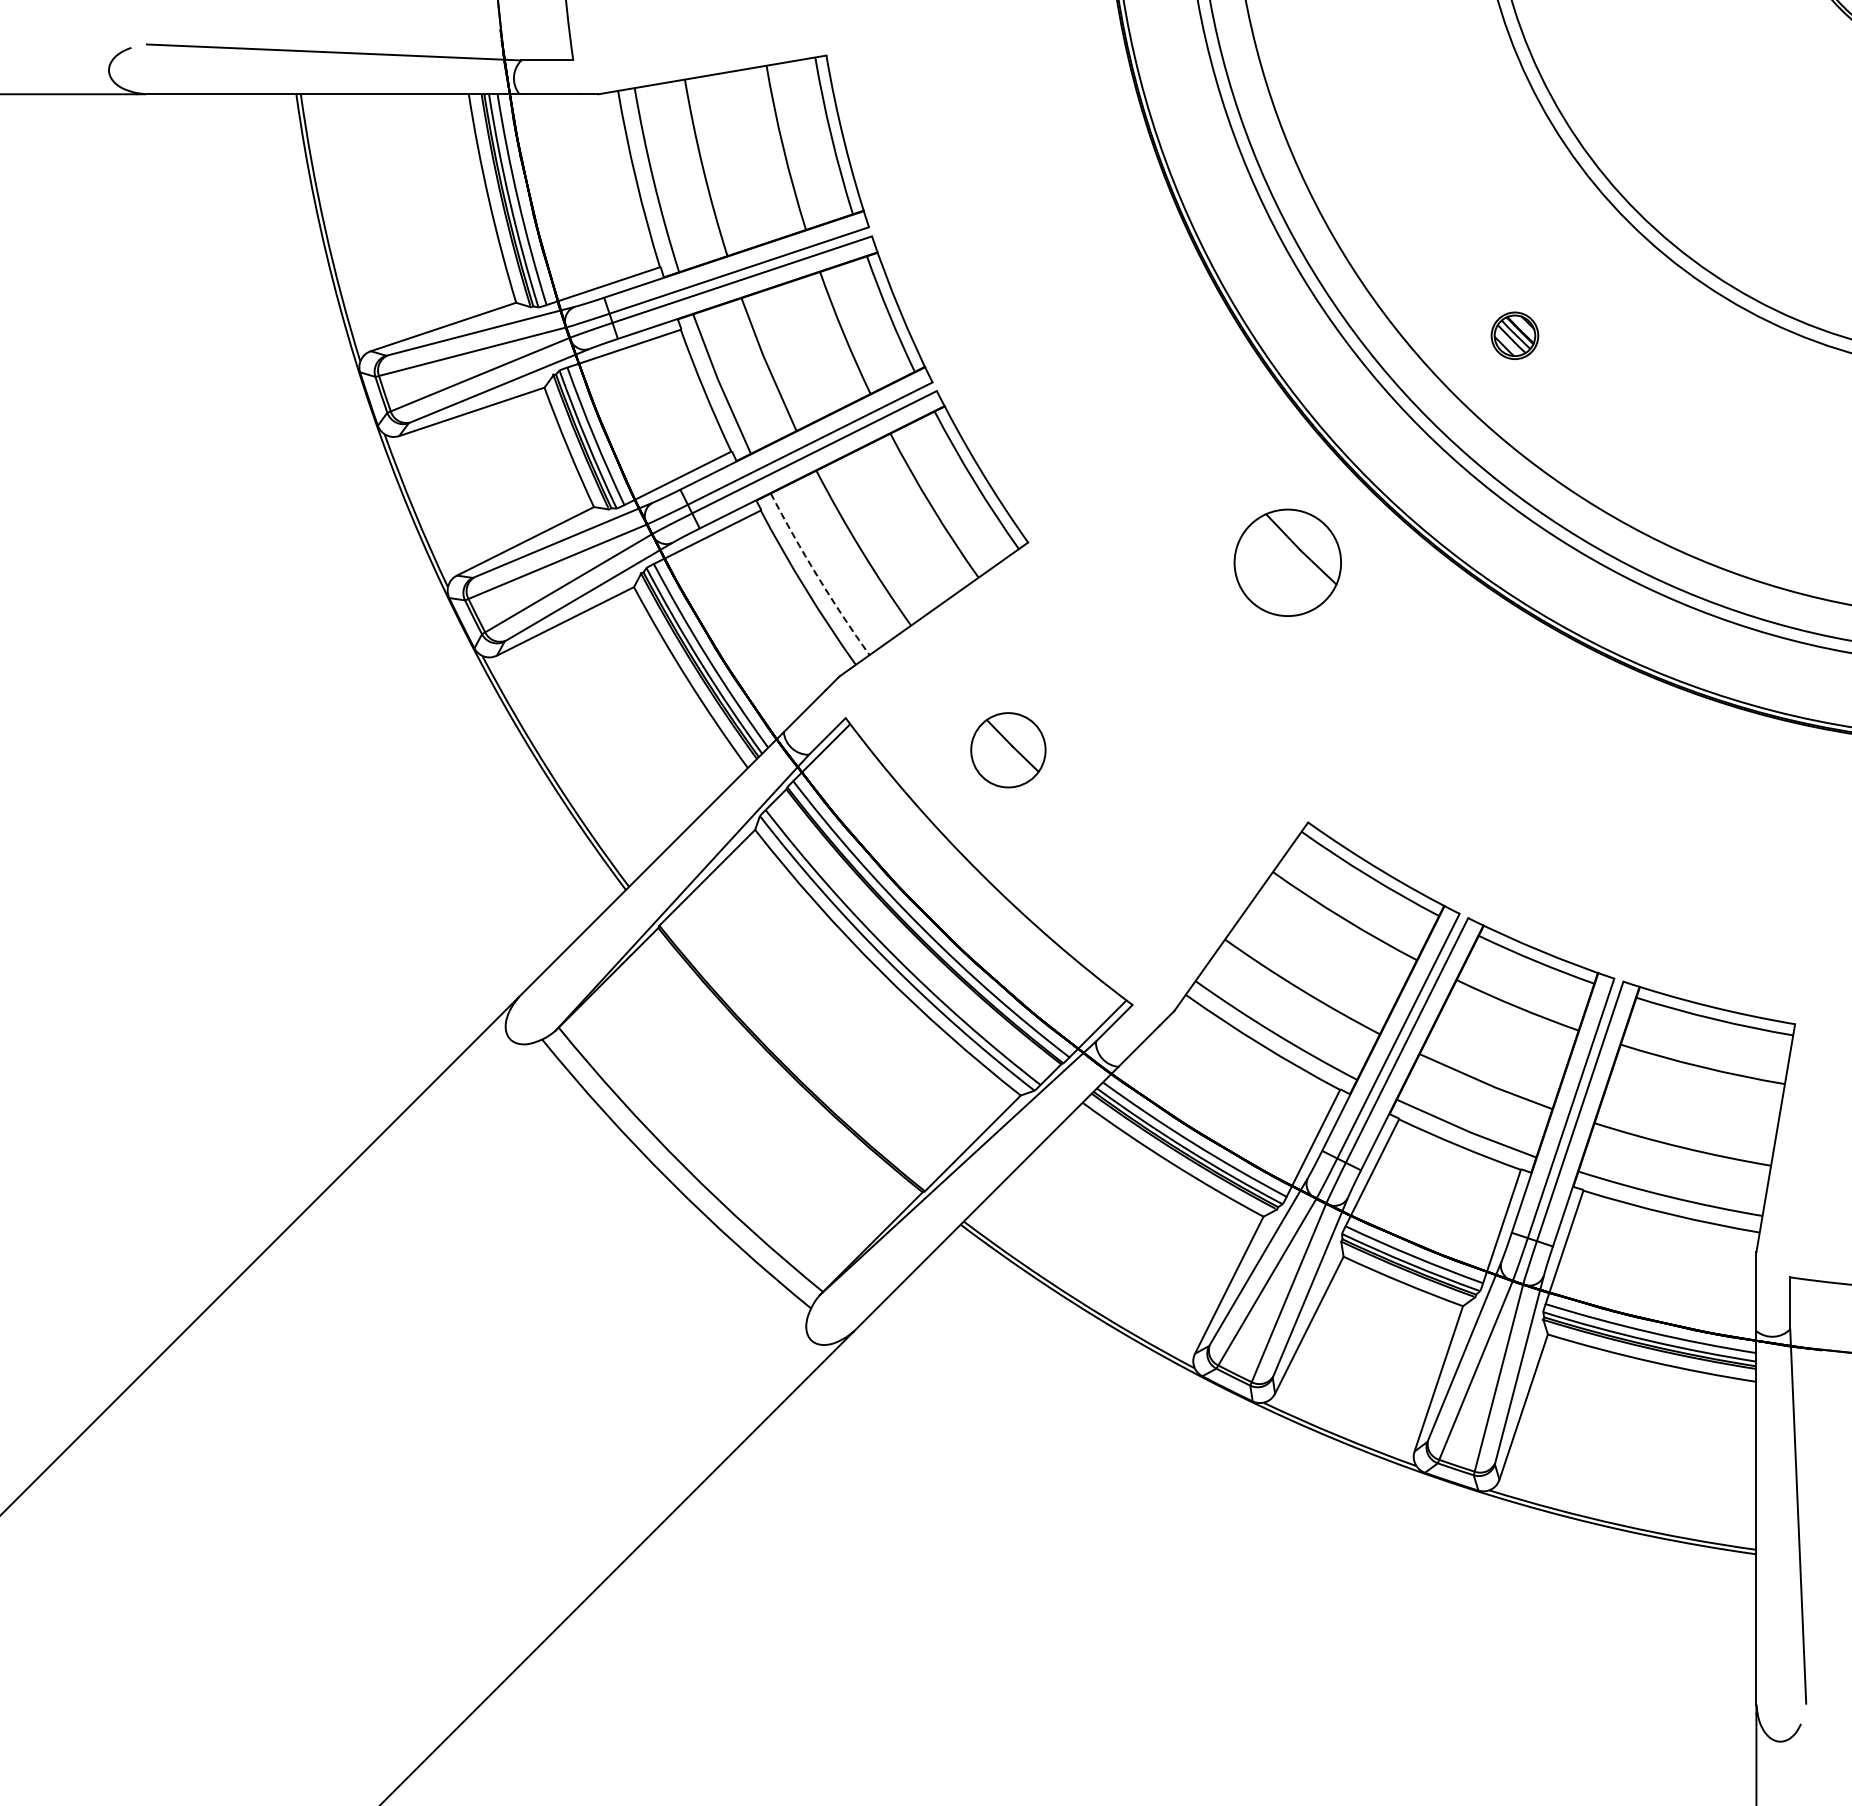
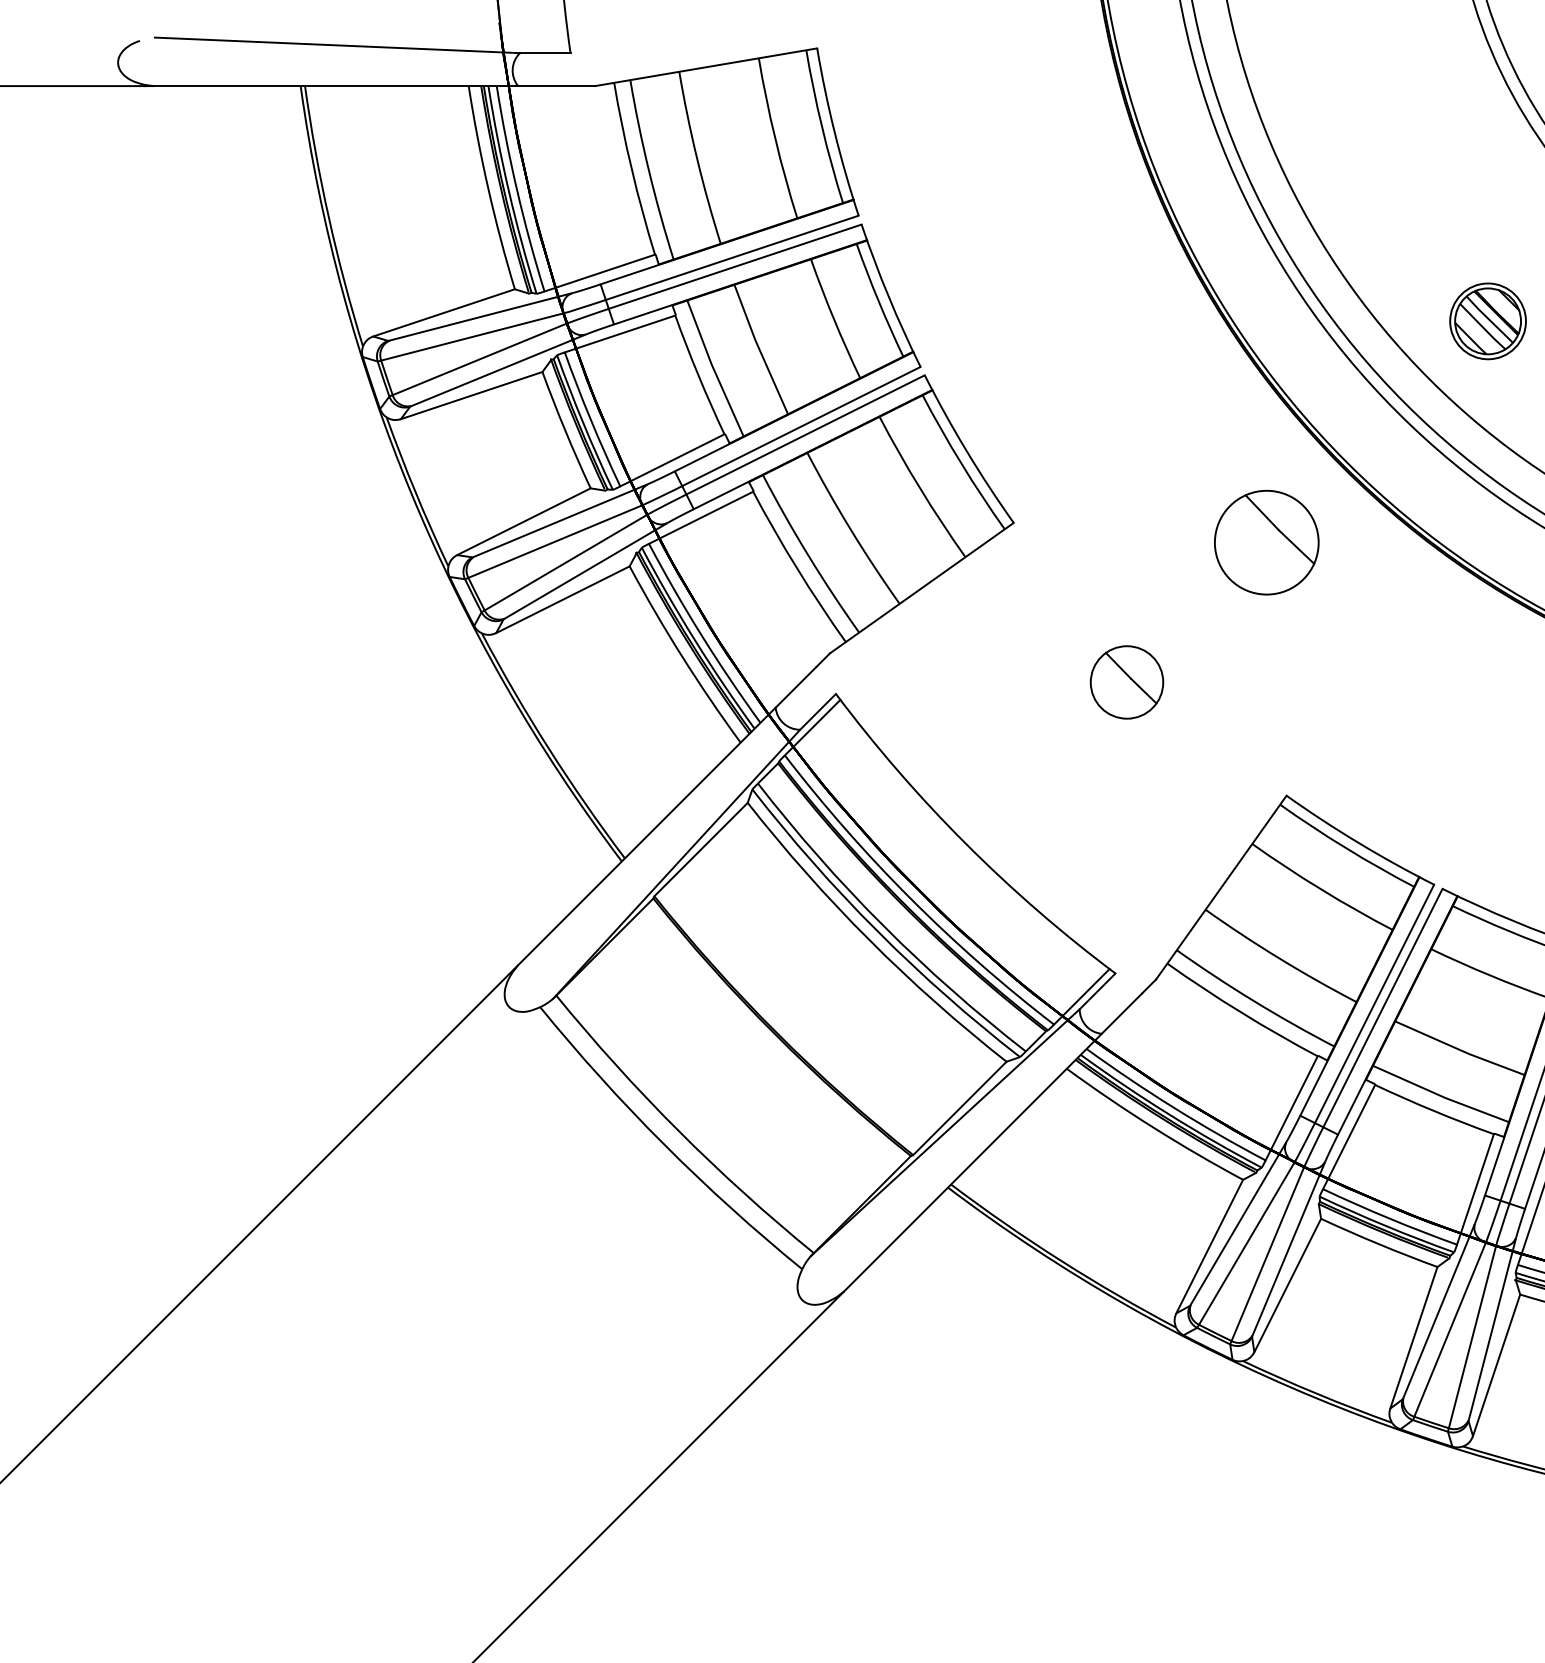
part: (1514, 335) -> (1487, 321), size x1.67
arc: (817, 576) -> (808, 555), dashed -> solid
part: (1008, 750) -> (1127, 682), moved

